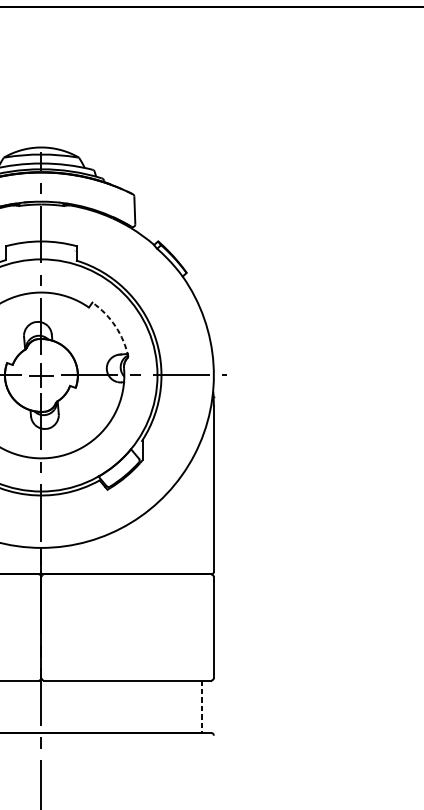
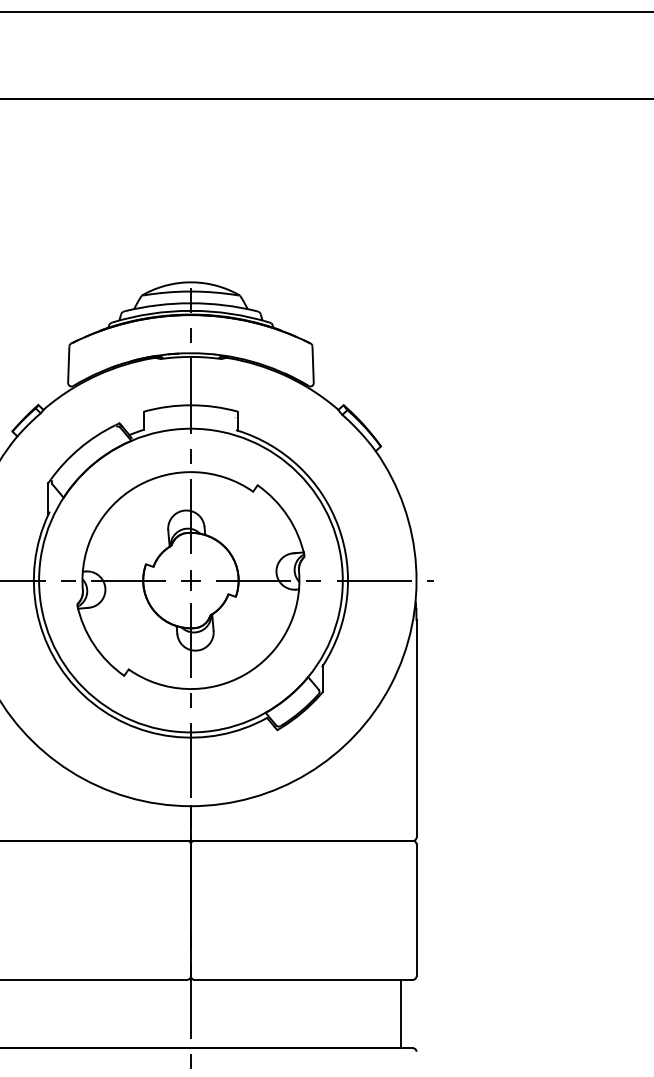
arc: (115, 326) -> (287, 516), dashed -> solid
part: (41, 375) -> (190, 580), size x0.62
line: (201, 707) -> (400, 1014), dashed -> solid

